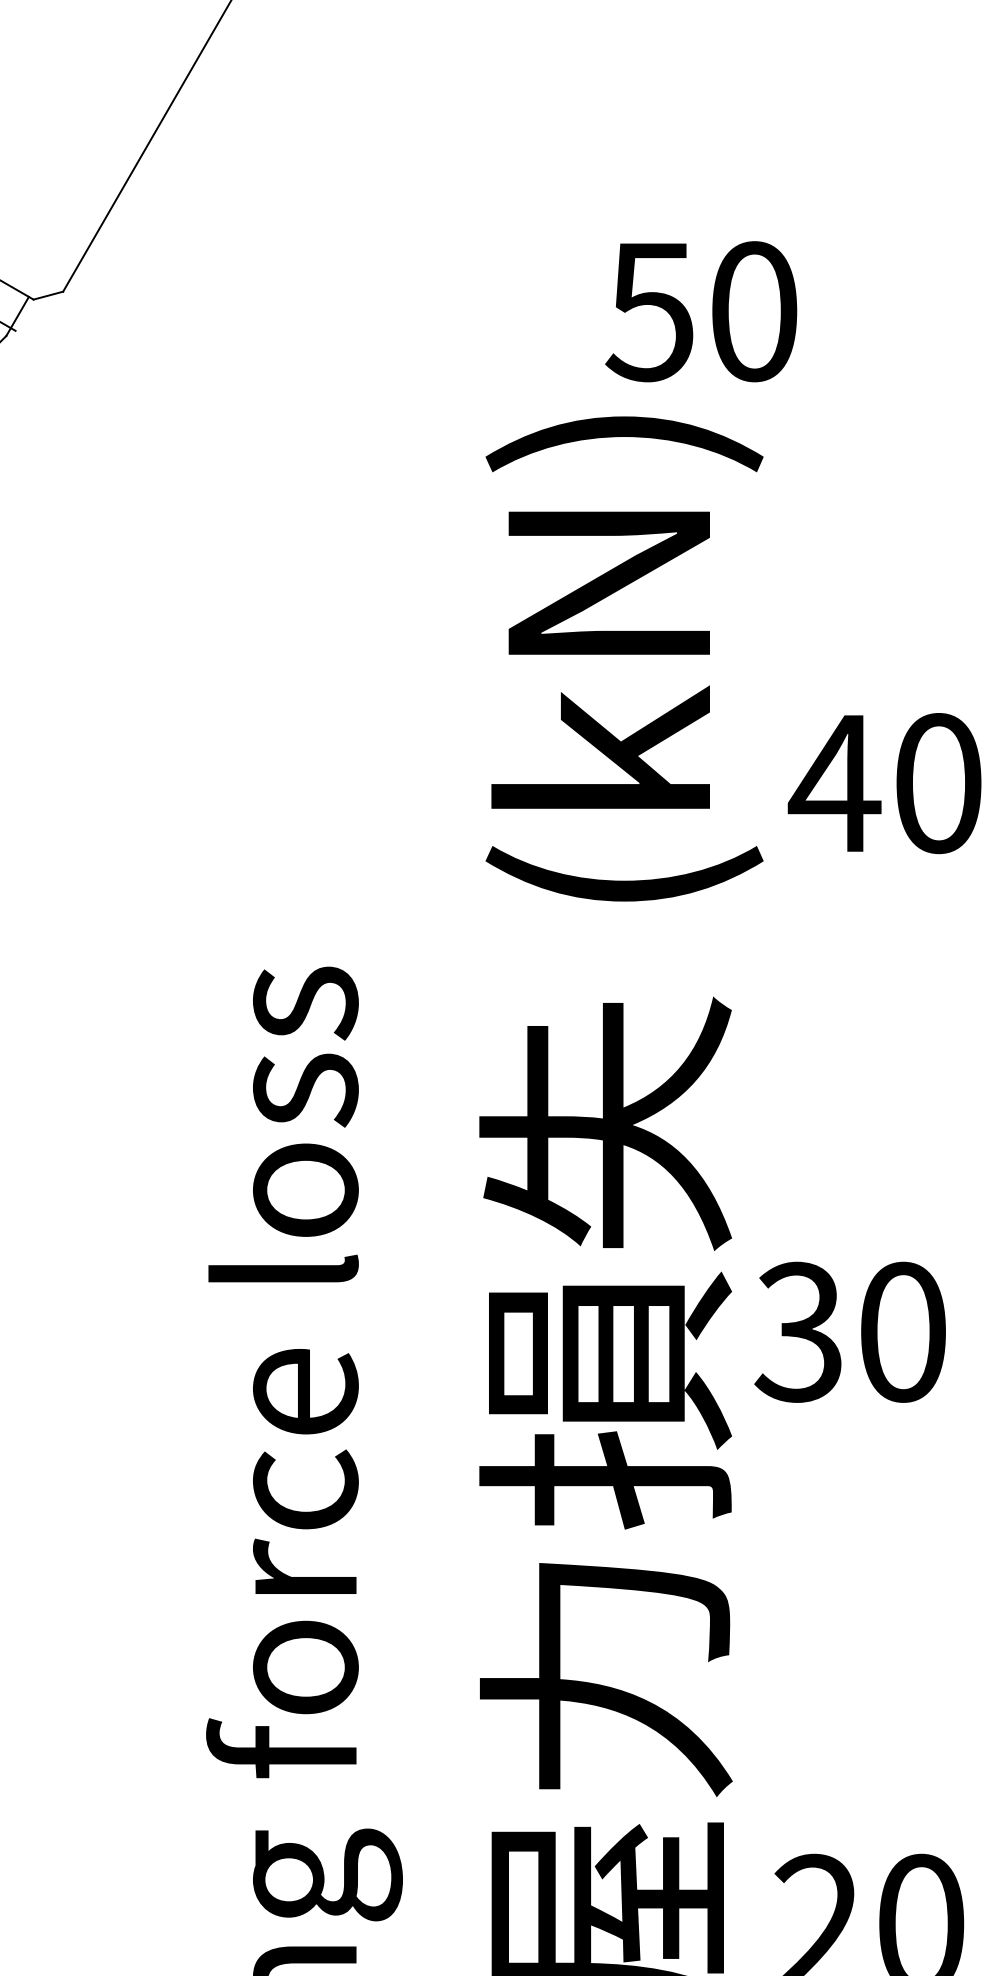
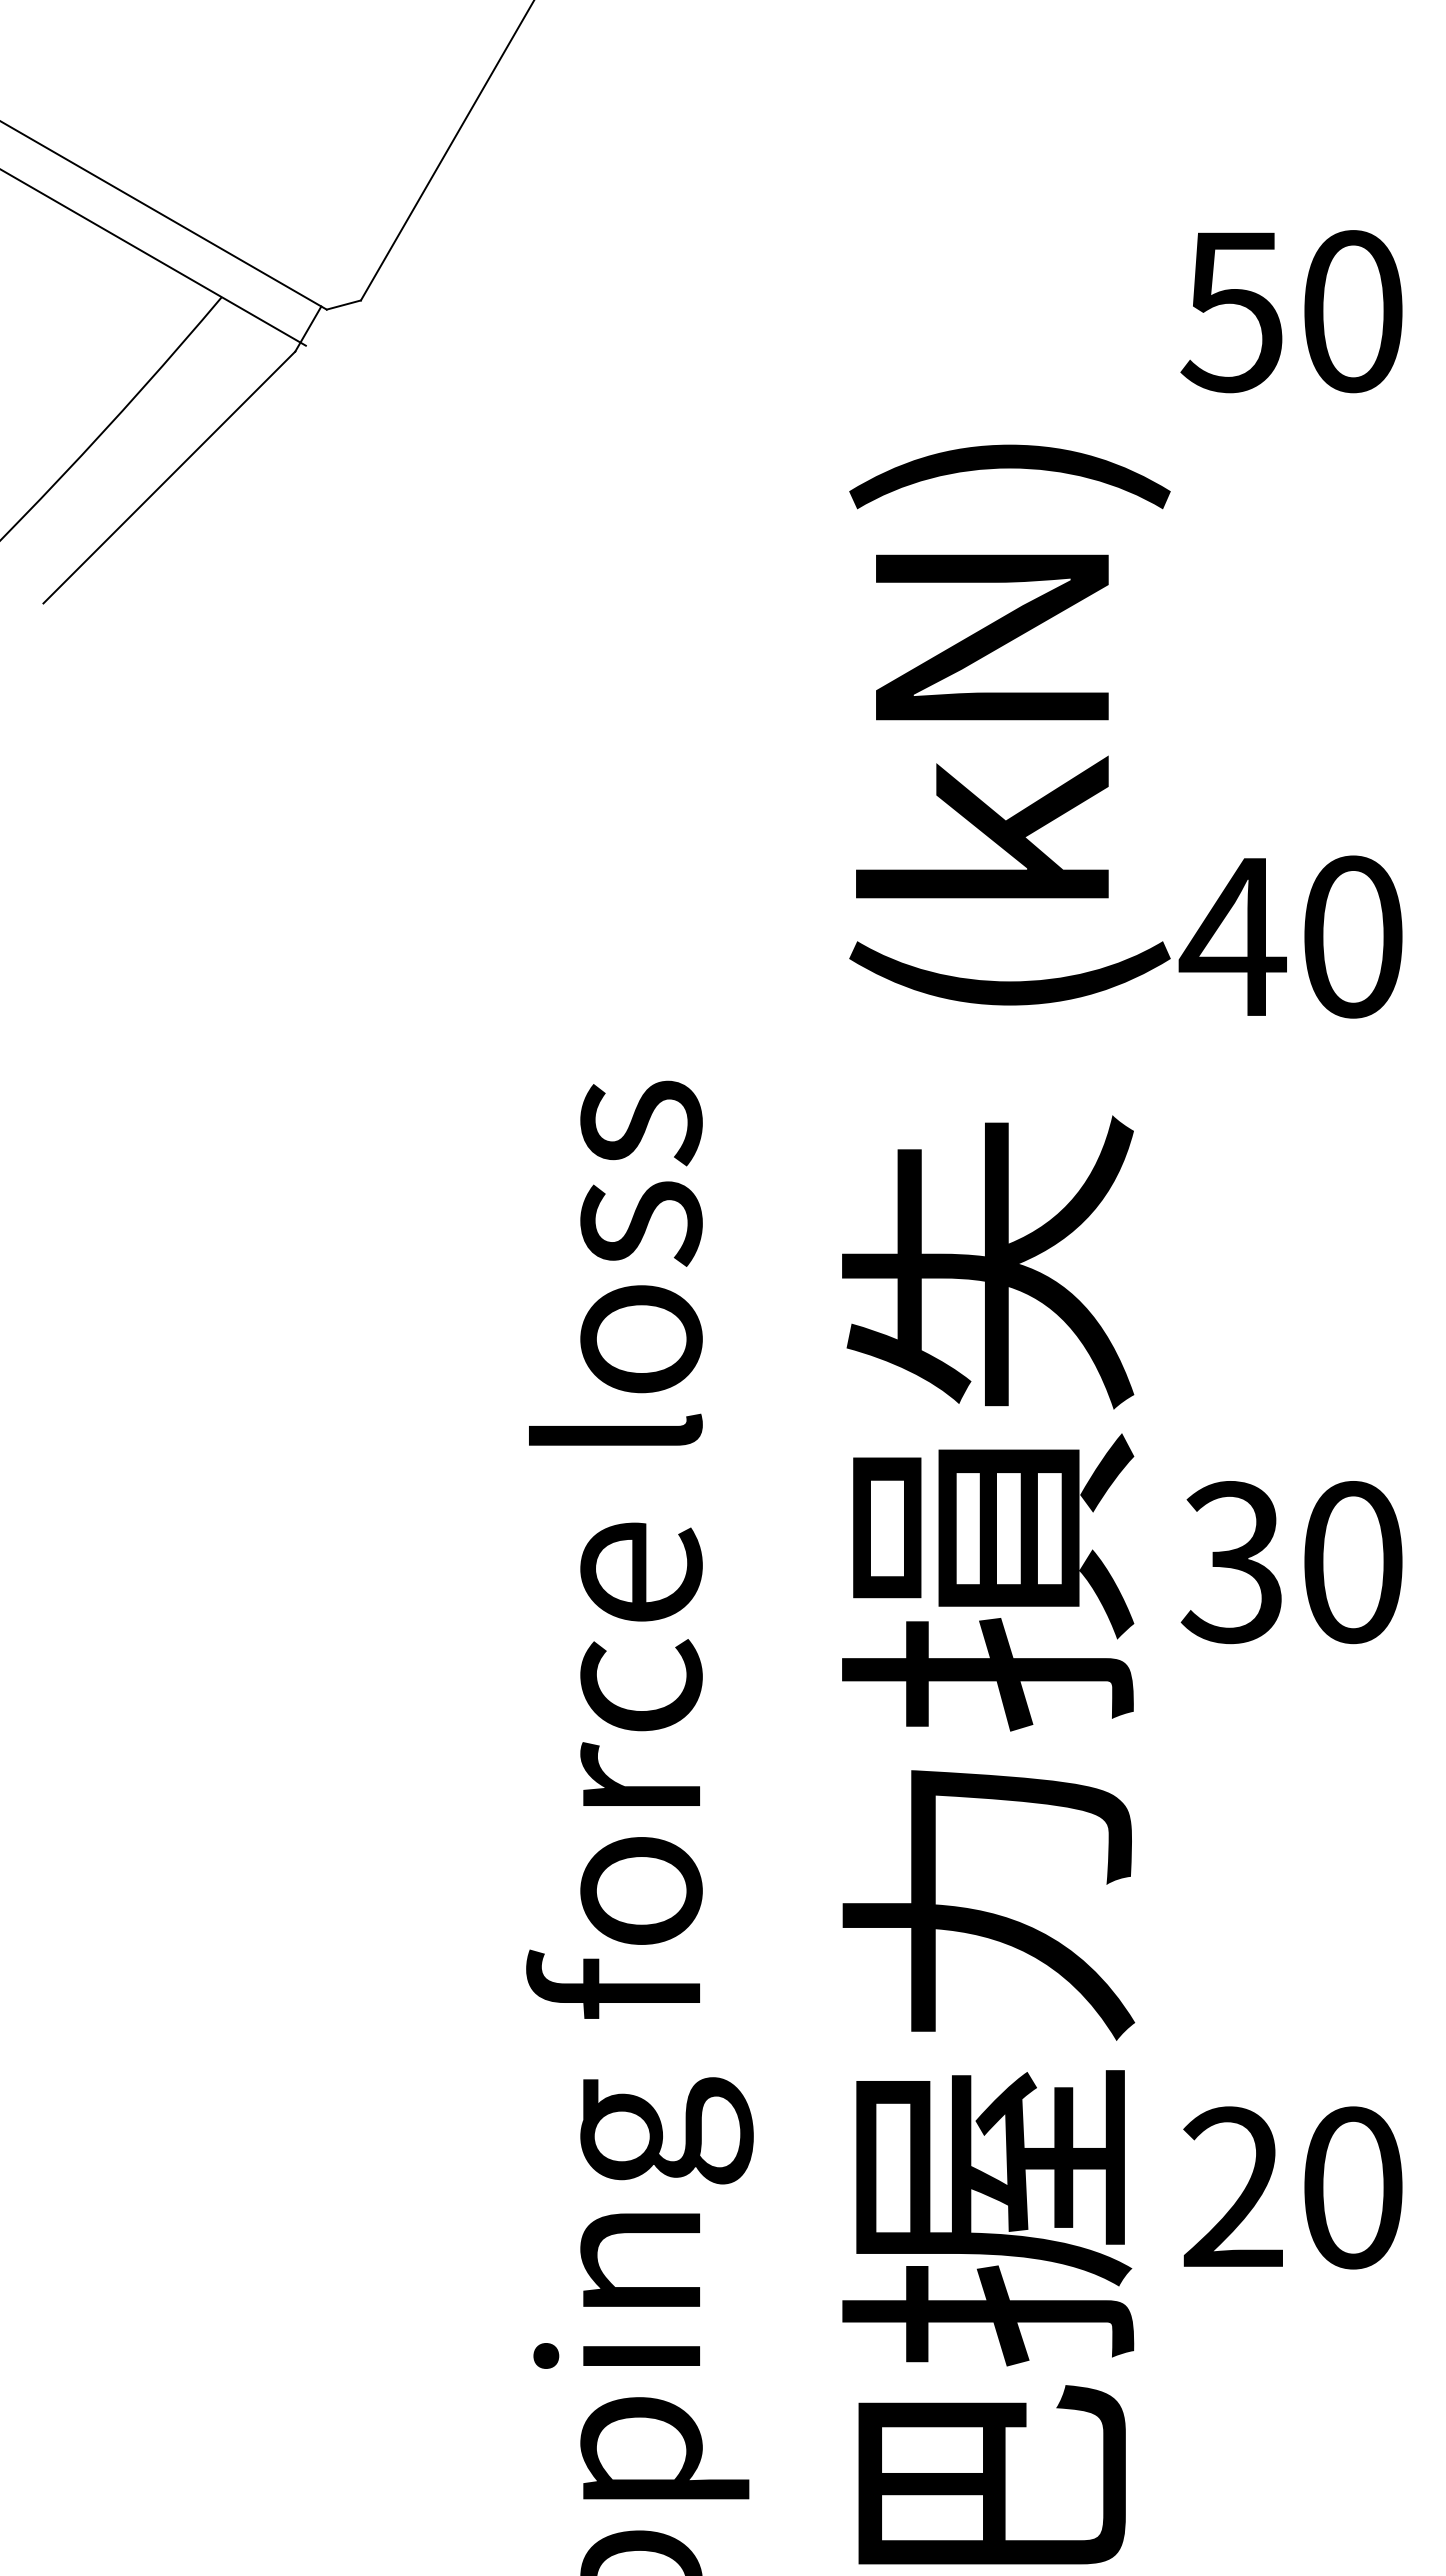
text: (701, 311) -> (1291, 311), moved
text: (884, 783) -> (1290, 936), moved
text: (849, 1332) -> (1291, 1562), moved

